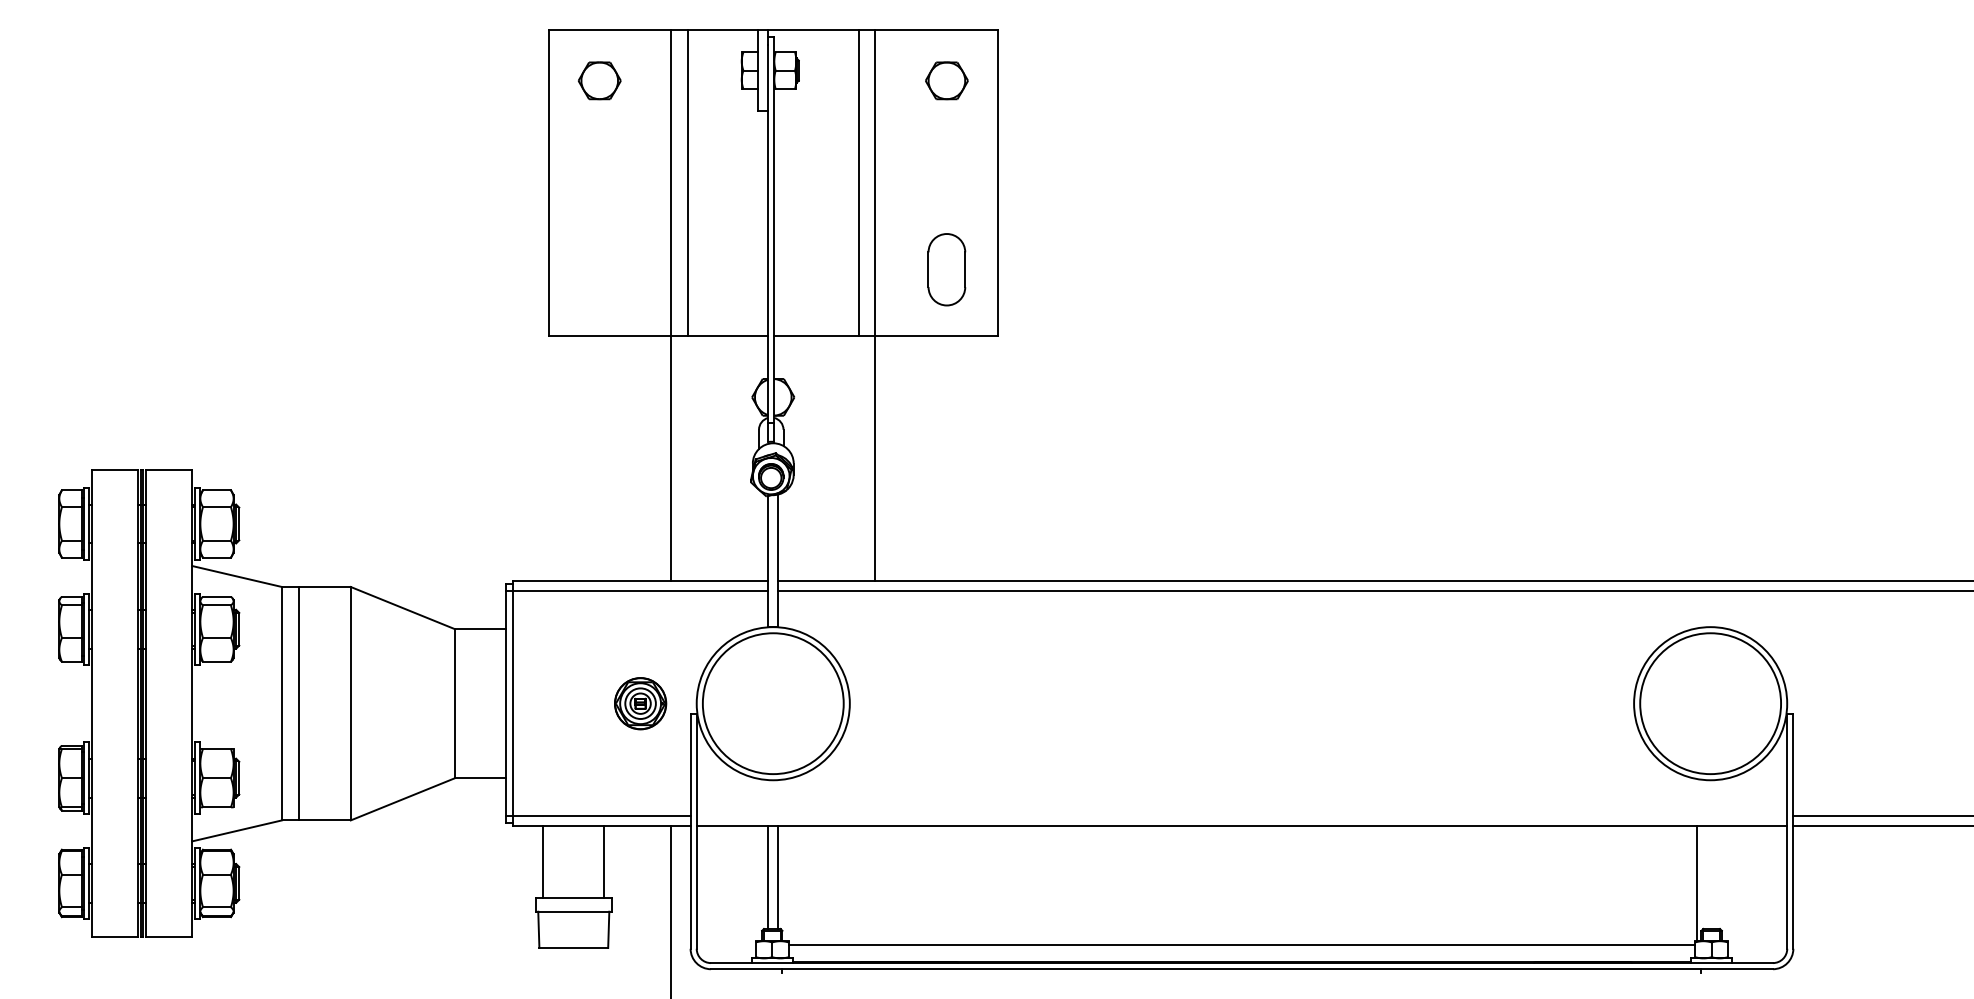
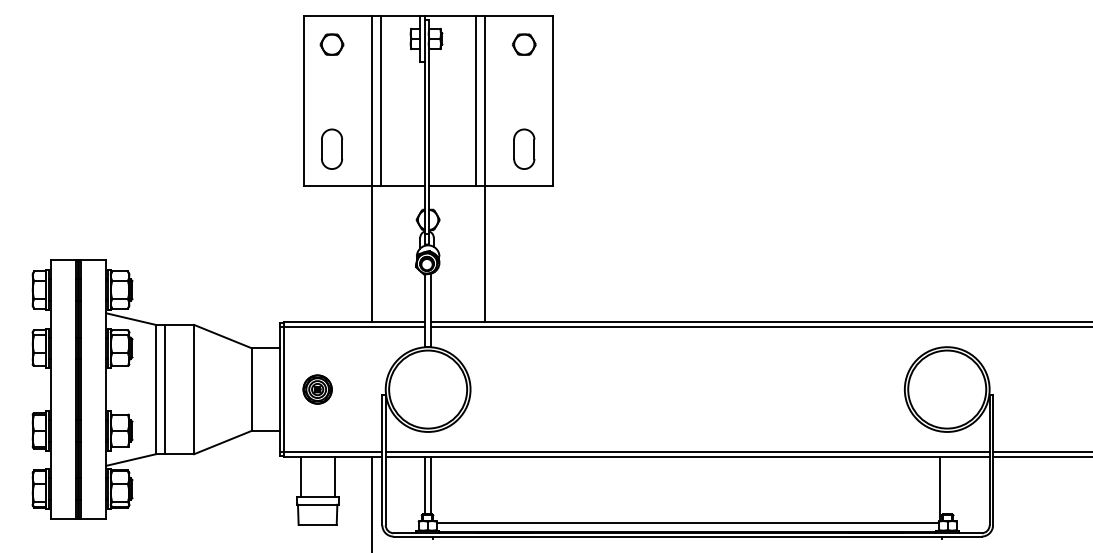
part: (600, 268) -> (332, 148), added
part: (640, 703) -> (317, 389), moved
line: (1241, 815) -> (687, 451), added

